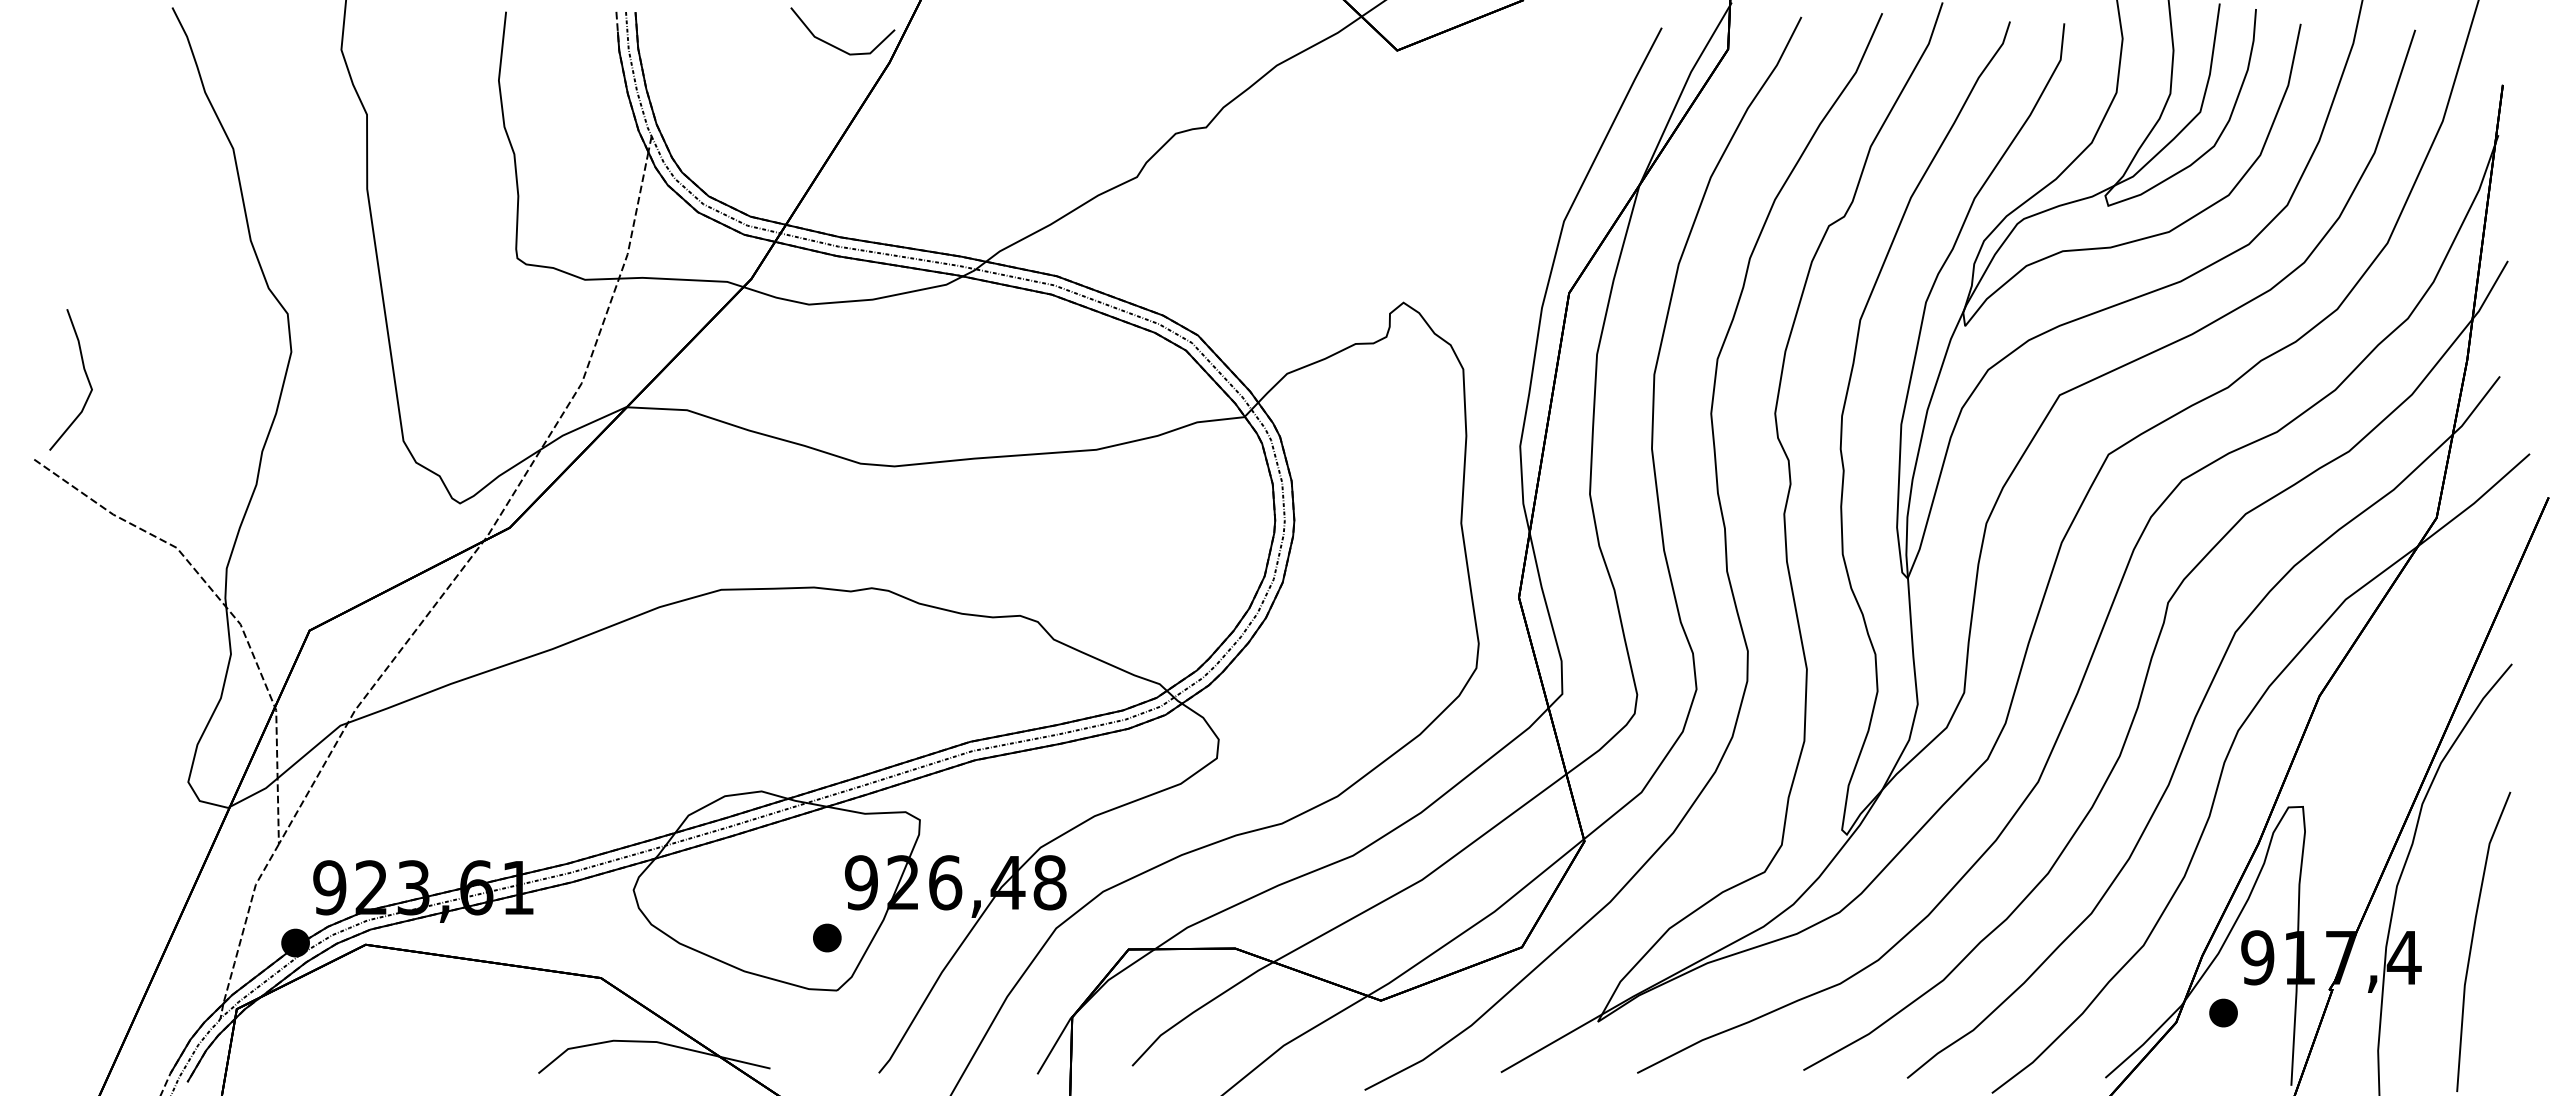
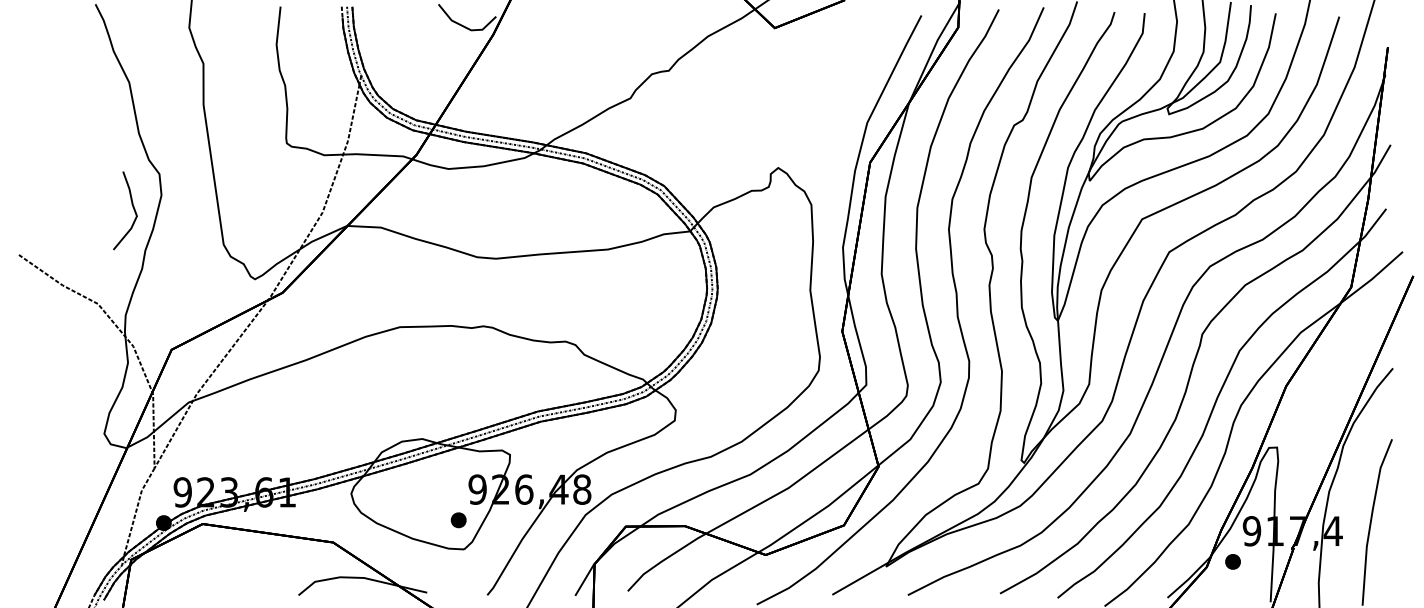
part: (83, 373) -> (132, 207), moved

